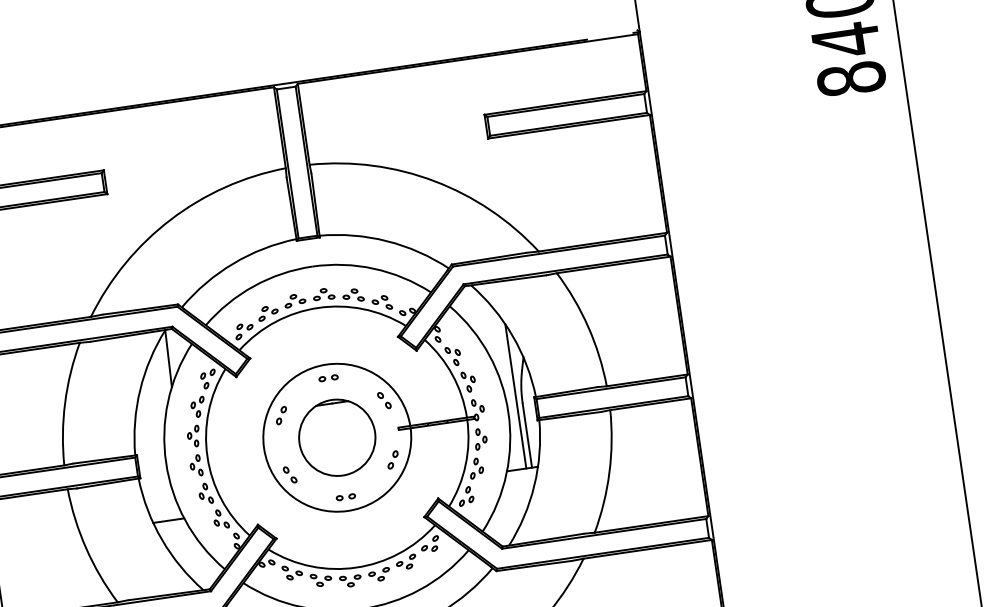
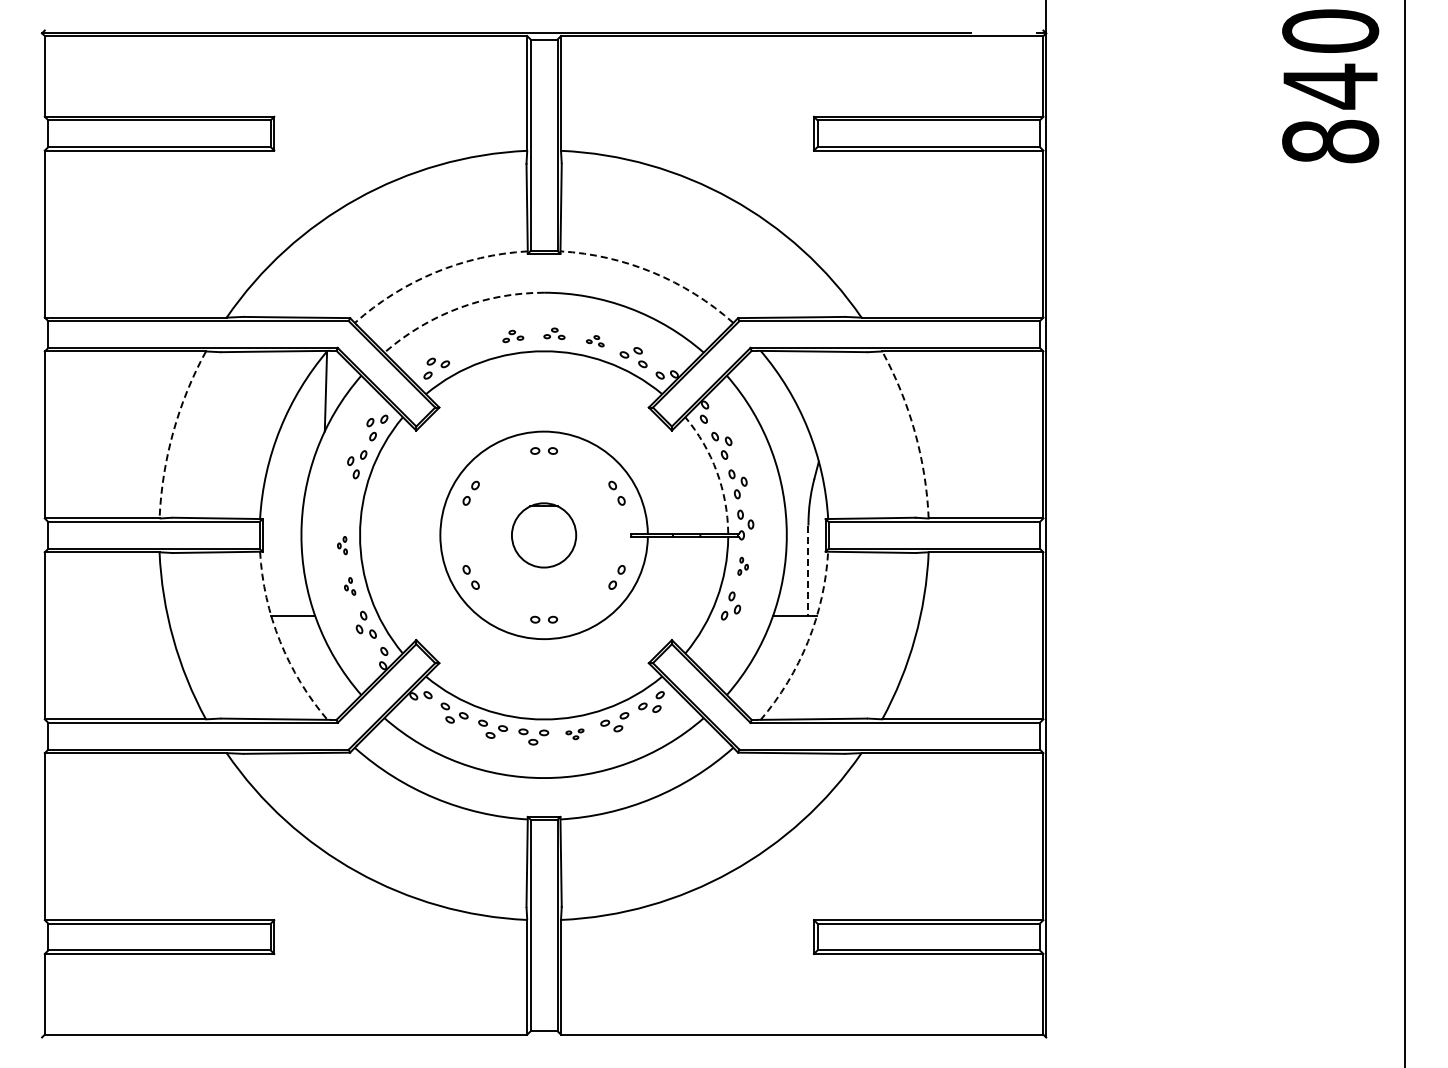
arc: (387, 241) -> (653, 272), solid -> dashed
arc: (233, 263) -> (435, 272), solid -> dashed
arc: (253, 286) -> (458, 308), solid -> dashed
part: (323, 294) -> (554, 333), size x0.7
part: (353, 295) -> (595, 340), size x0.6
part: (295, 300) -> (513, 336), size x0.7
part: (268, 313) -> (473, 348), removed
arc: (588, 326) -> (915, 432), solid -> dashed
arc: (452, 374) -> (716, 471), solid -> dashed
line: (515, 395) -> (800, 513), removed
arc: (65, 403) -> (173, 432), solid -> dashed
part: (194, 436) -> (345, 504), removed
line: (527, 436) -> (808, 571), solid -> dashed
part: (336, 437) -> (543, 535), size x0.6
part: (481, 439) -> (743, 566), size x0.6
part: (196, 465) -> (342, 545), size x0.6
arc: (534, 485) -> (808, 641), solid -> dashed
part: (205, 493) -> (349, 586), size x0.6
part: (465, 496) -> (710, 642), removed
arc: (162, 539) -> (280, 641), solid -> dashed
part: (379, 575) -> (574, 734), size x0.6

